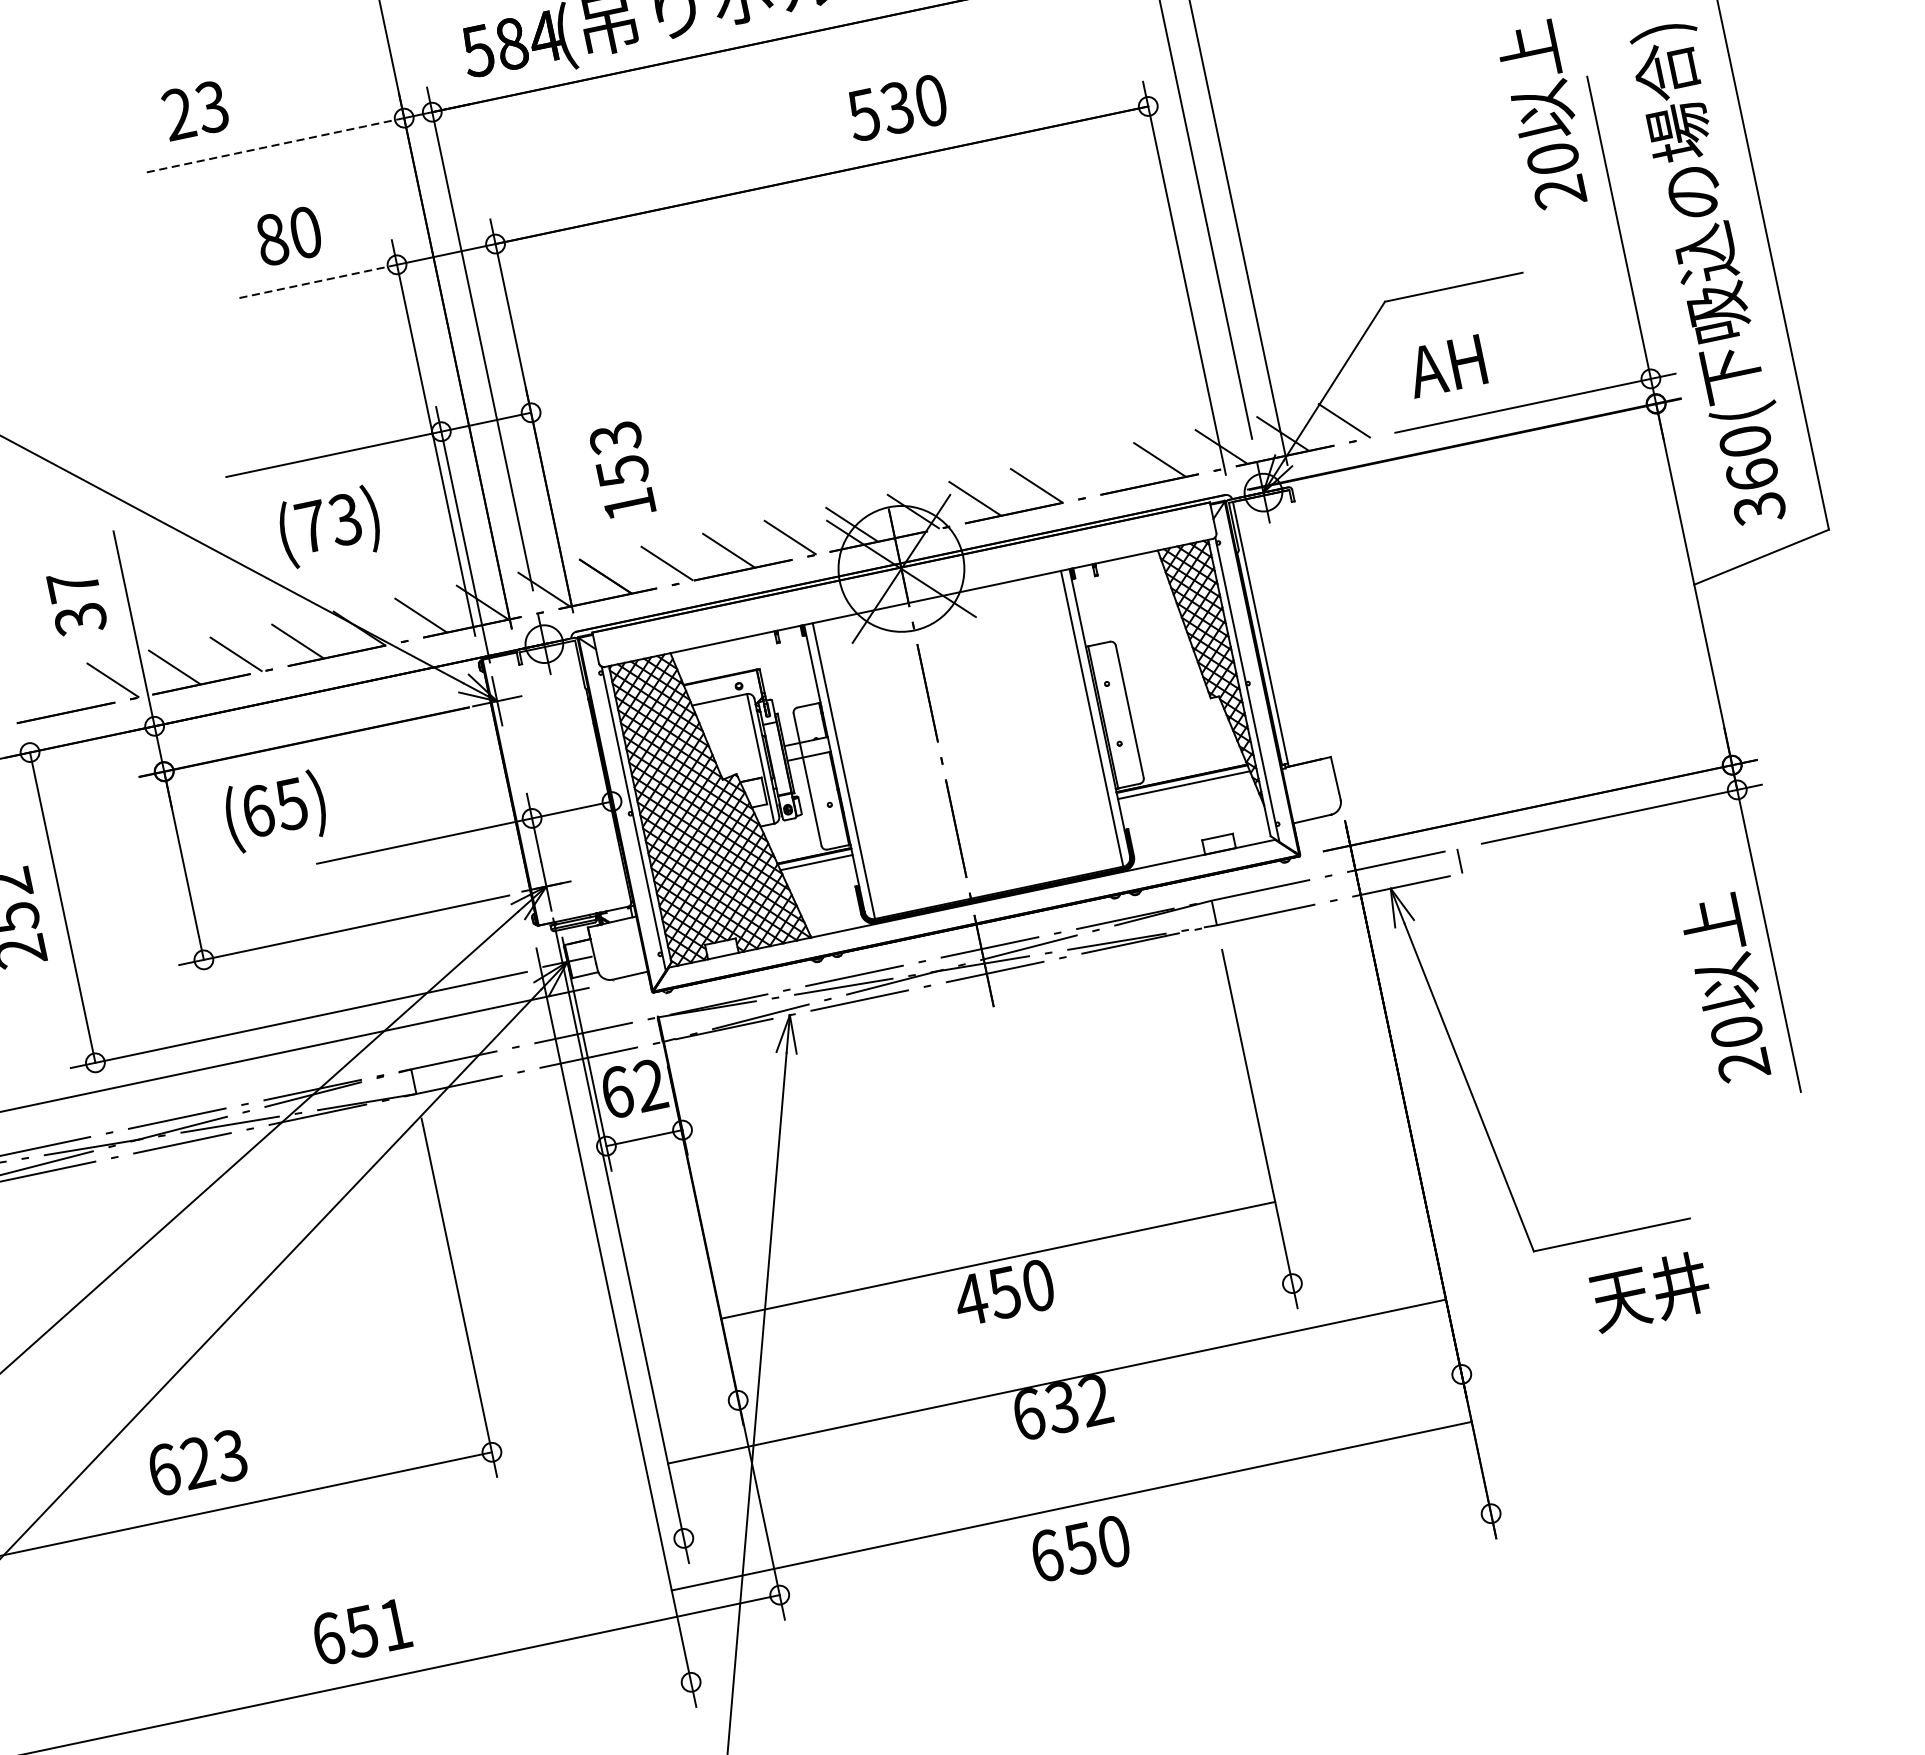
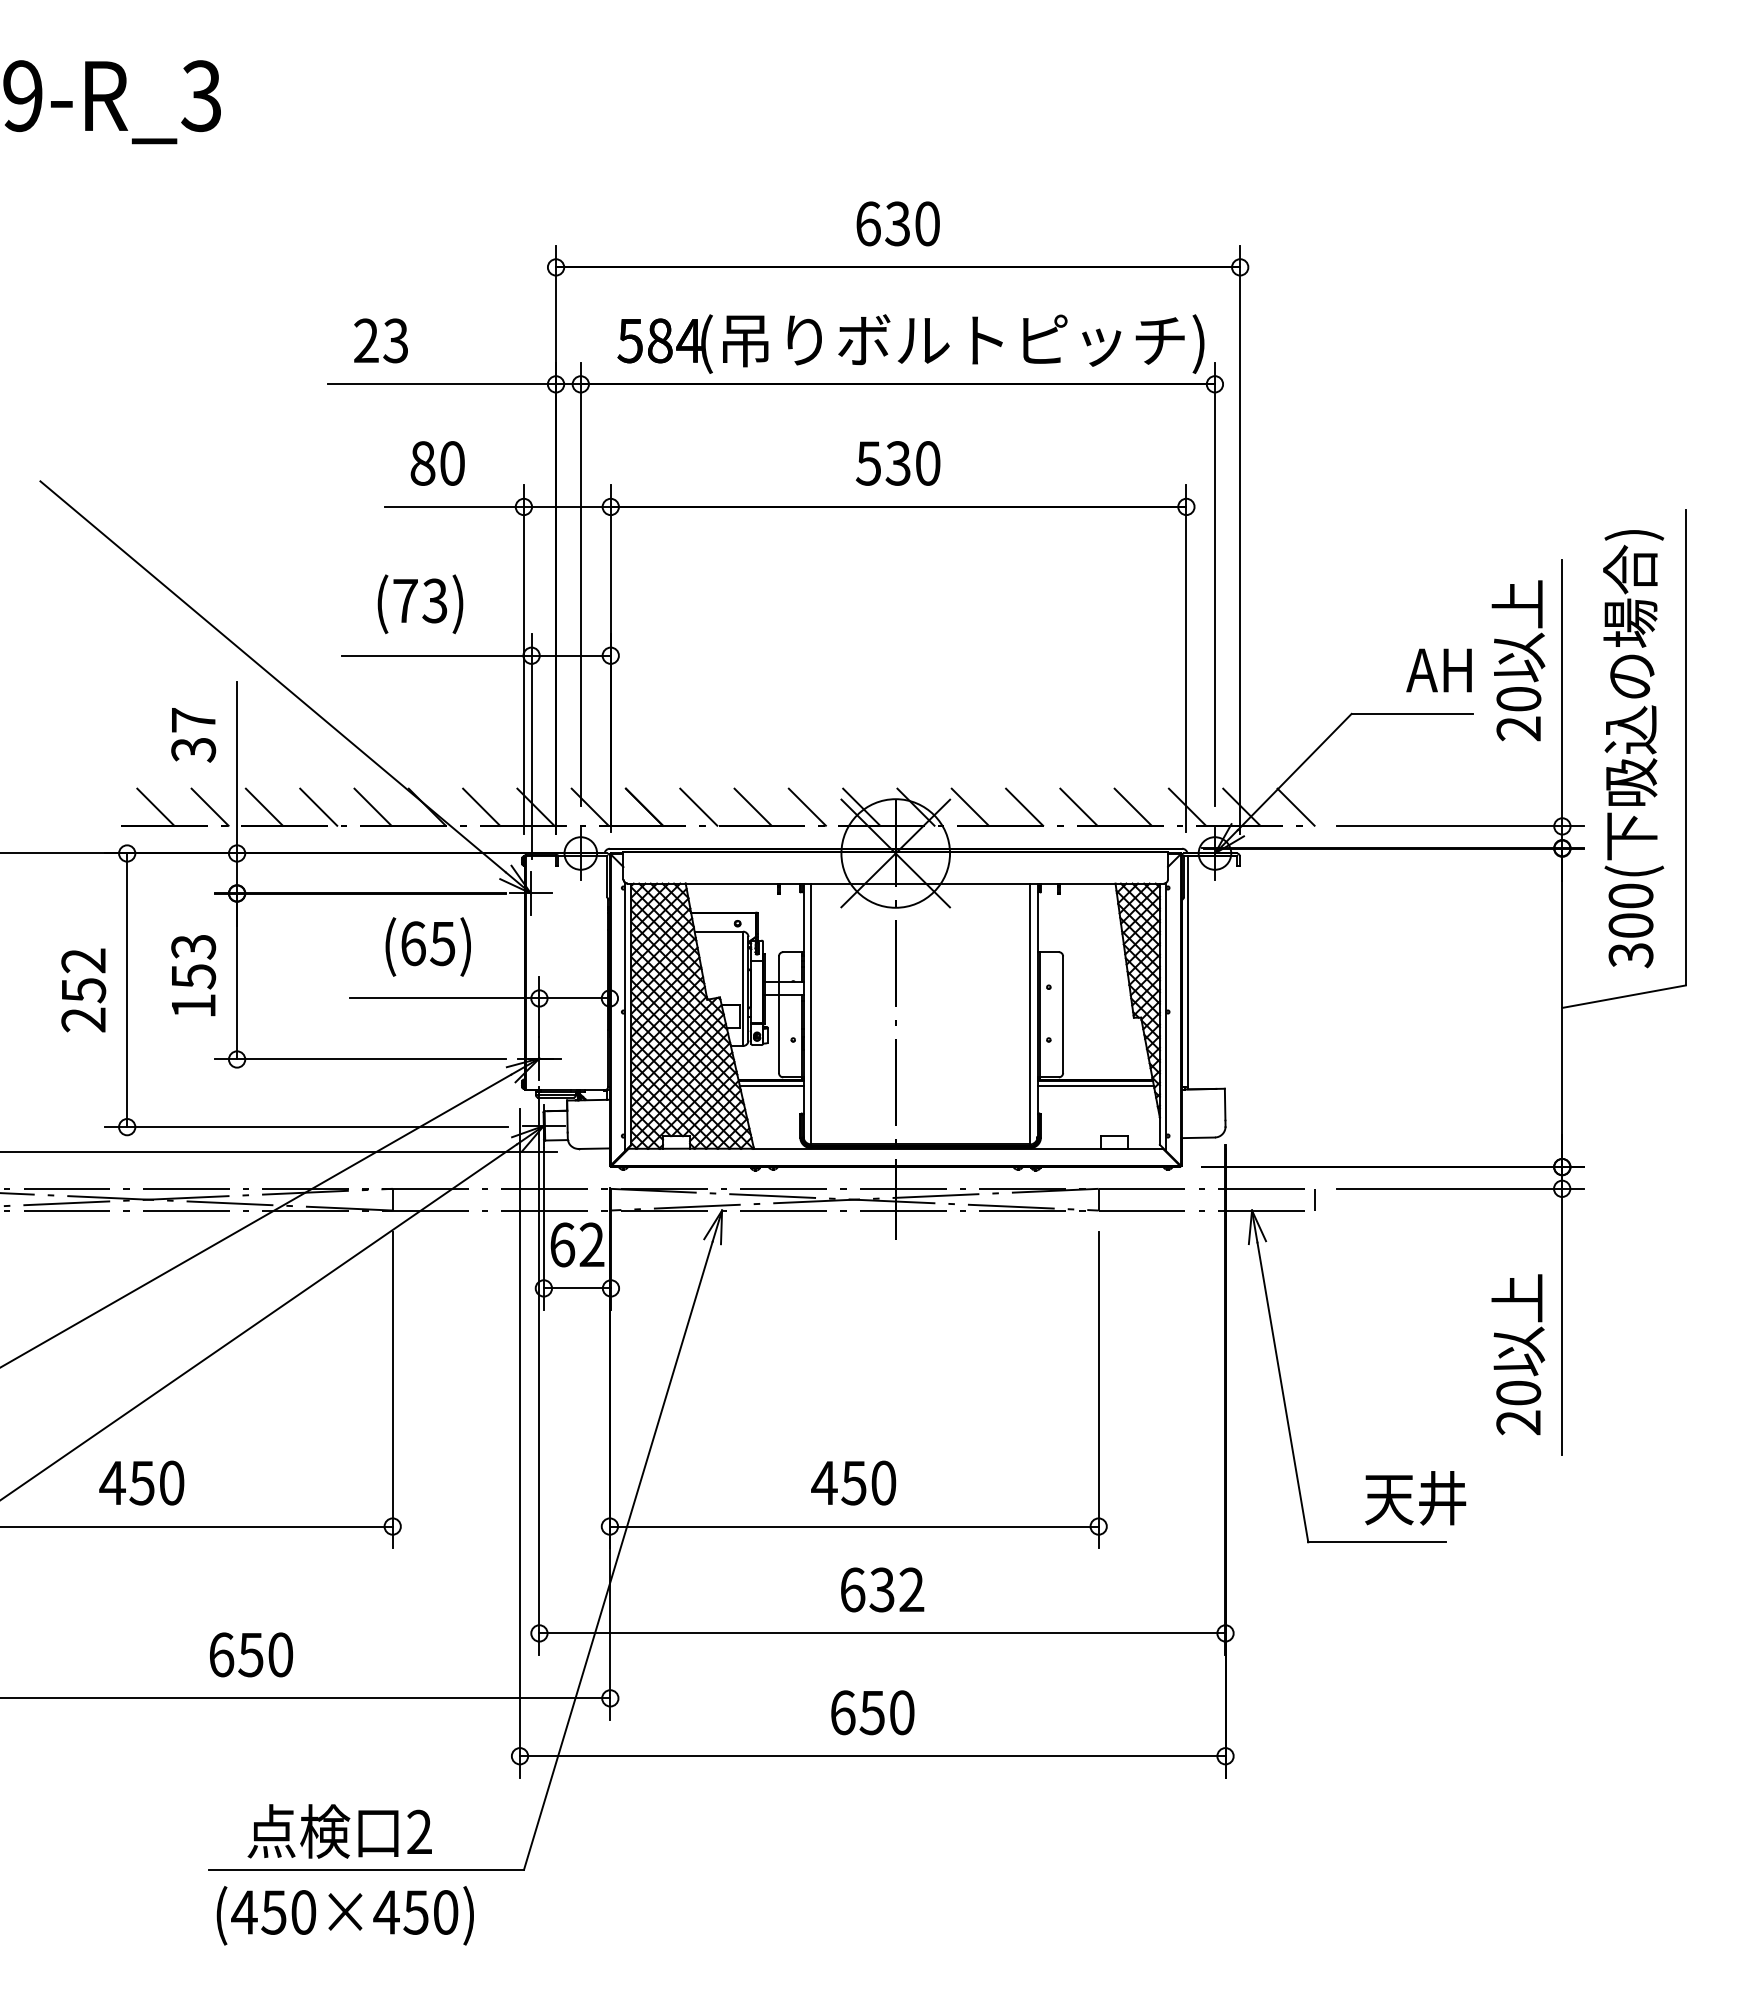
text: (897, 107) -> (898, 463), moved
text: (1543, 115) -> (1518, 660), moved
line: (275, 145) -> (442, 384), dashed -> solid
line: (318, 280) -> (454, 506), dashed -> solid
text: (1445, 366) -> (1438, 670), moved
text: (622, 470) -> (193, 975), moved
line: (1097, 473) -> (1078, 807), added
text: (1751, 474) -> (1630, 925), 360( -> 300(
text: (329, 527) -> (420, 604), moved
line: (51, 693) -> (155, 807), added
text: (274, 811) -> (427, 946), moved
line: (997, 1260) -> (853, 1526), moved
text: (1650, 1292) -> (1415, 1498), moved
line: (1057, 1381) -> (882, 1633), moved
text: (196, 1462) -> (141, 1482), 623 -> 450
line: (1071, 1506) -> (872, 1756), moved
text: (395, 1624) -> (280, 1654), 651 -> 650

